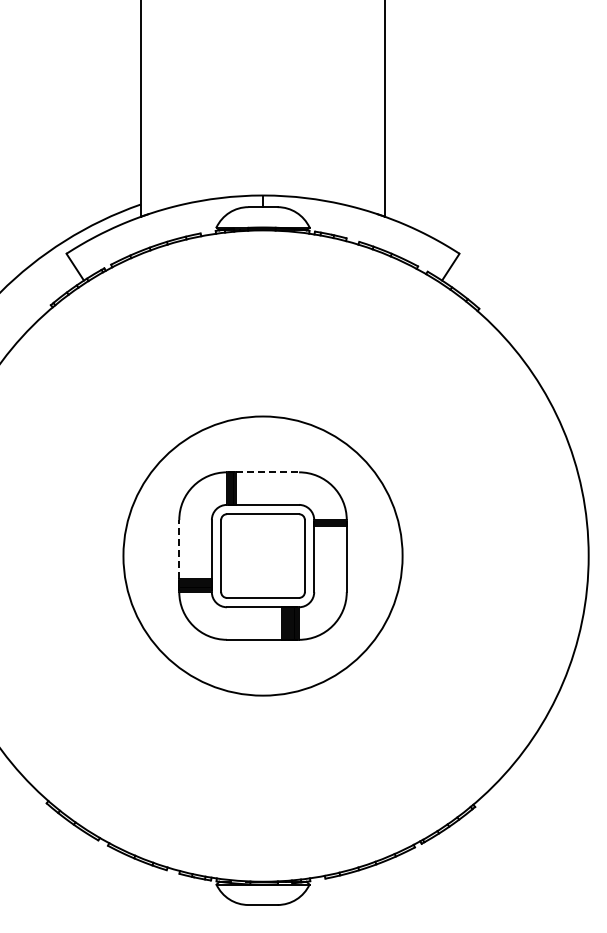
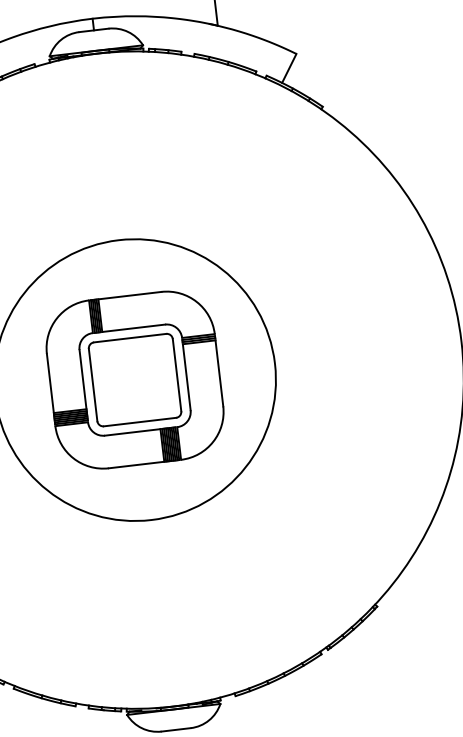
line: (268, 472) -> (130, 295), dashed -> solid
line: (179, 549) -> (50, 383), dashed -> solid

